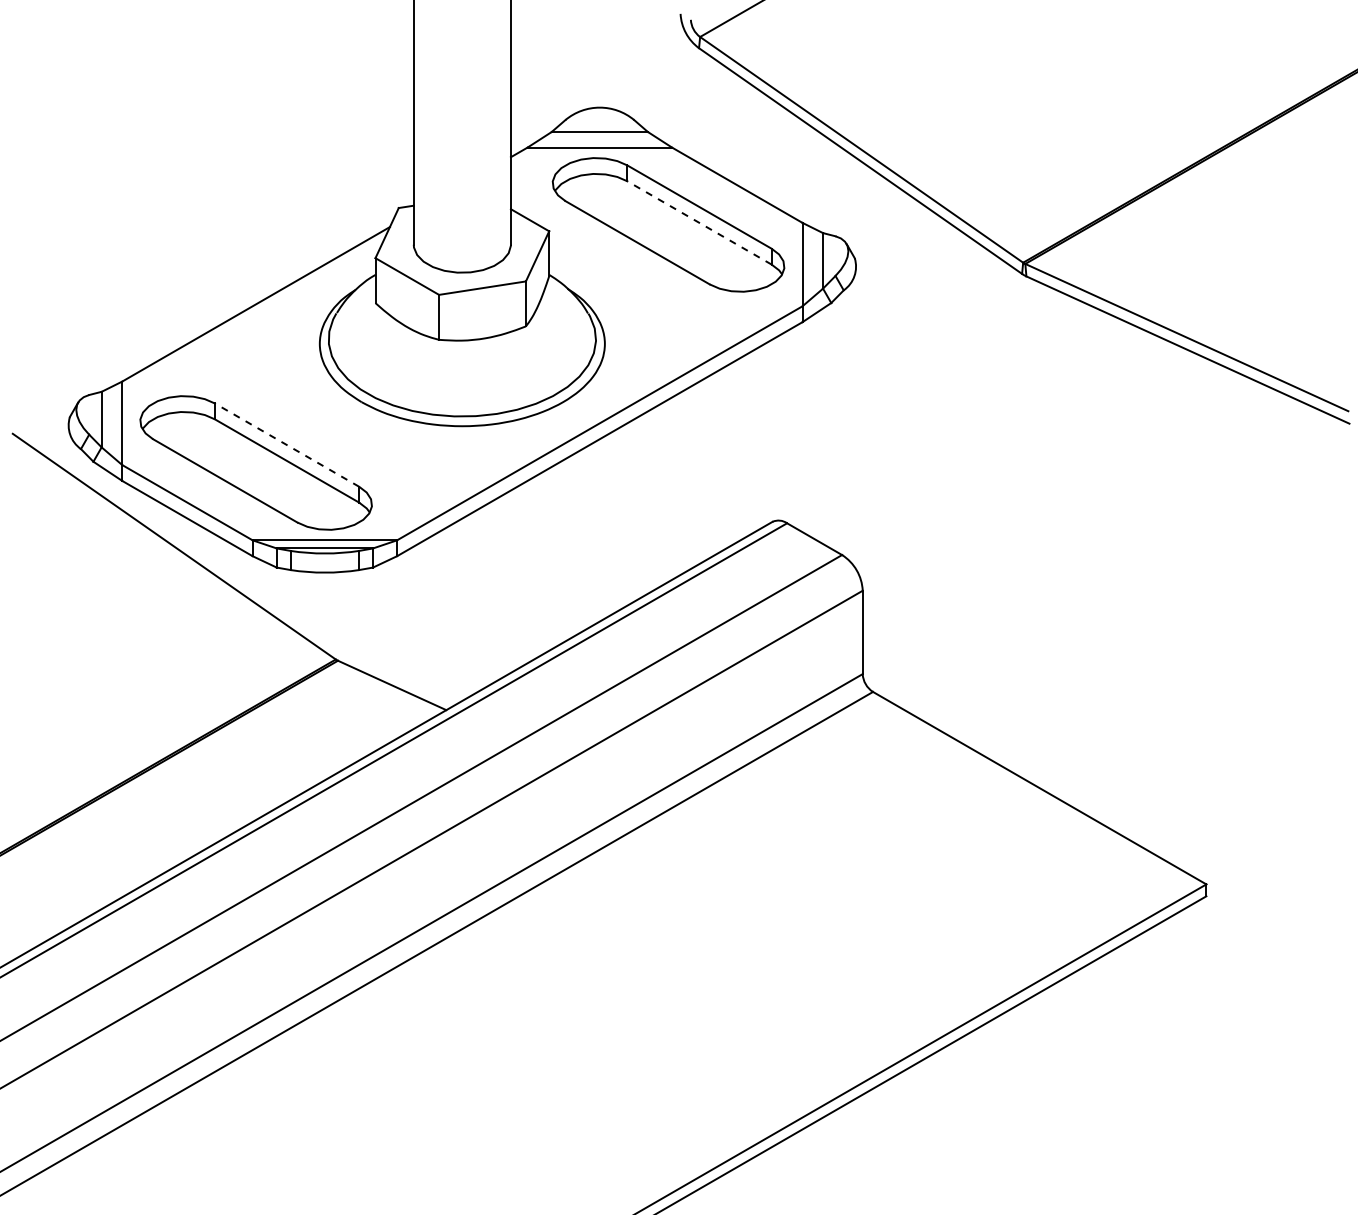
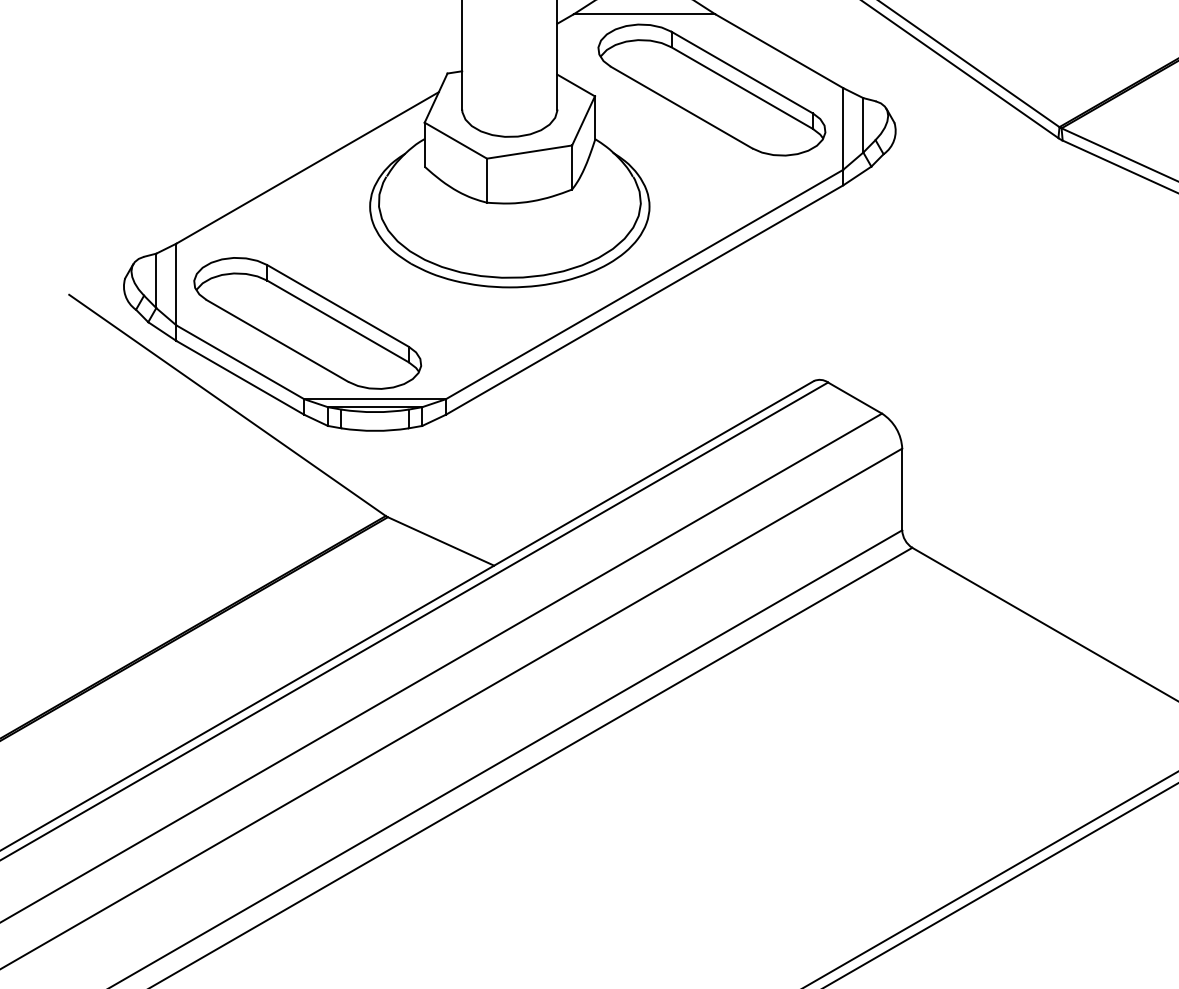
line: (699, 222) -> (742, 87), dashed -> solid
line: (286, 444) -> (337, 305), dashed -> solid

